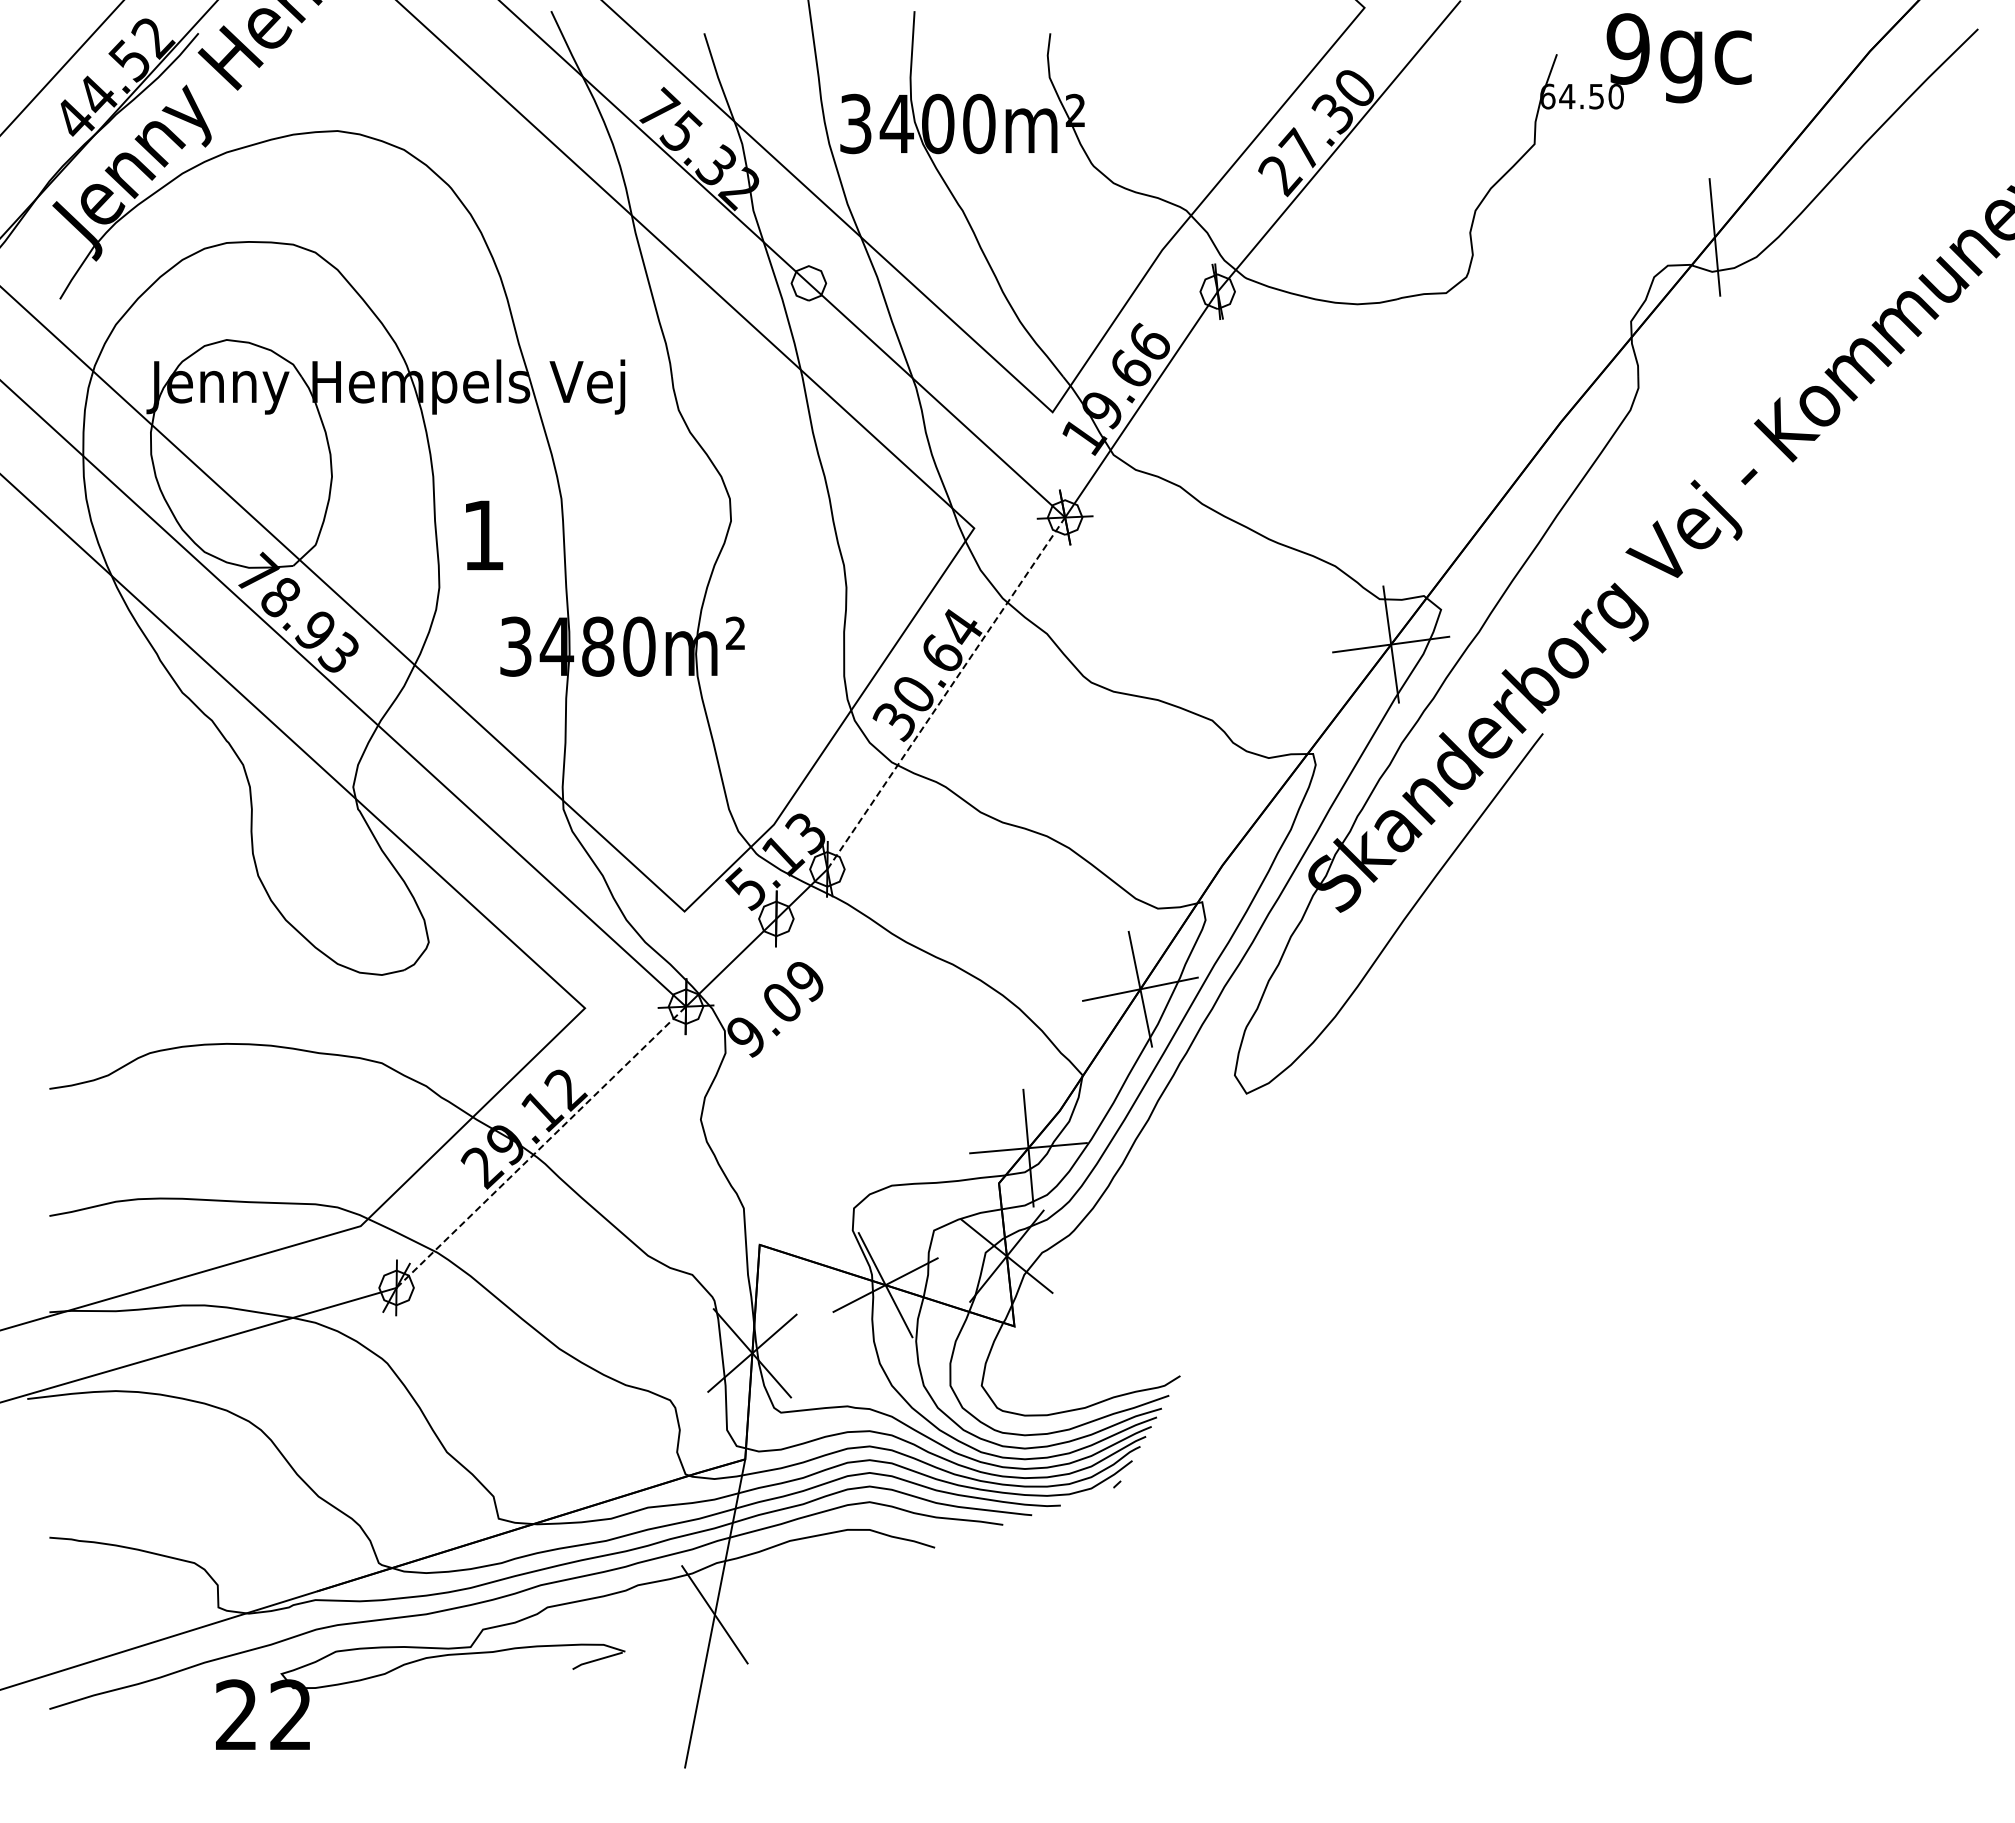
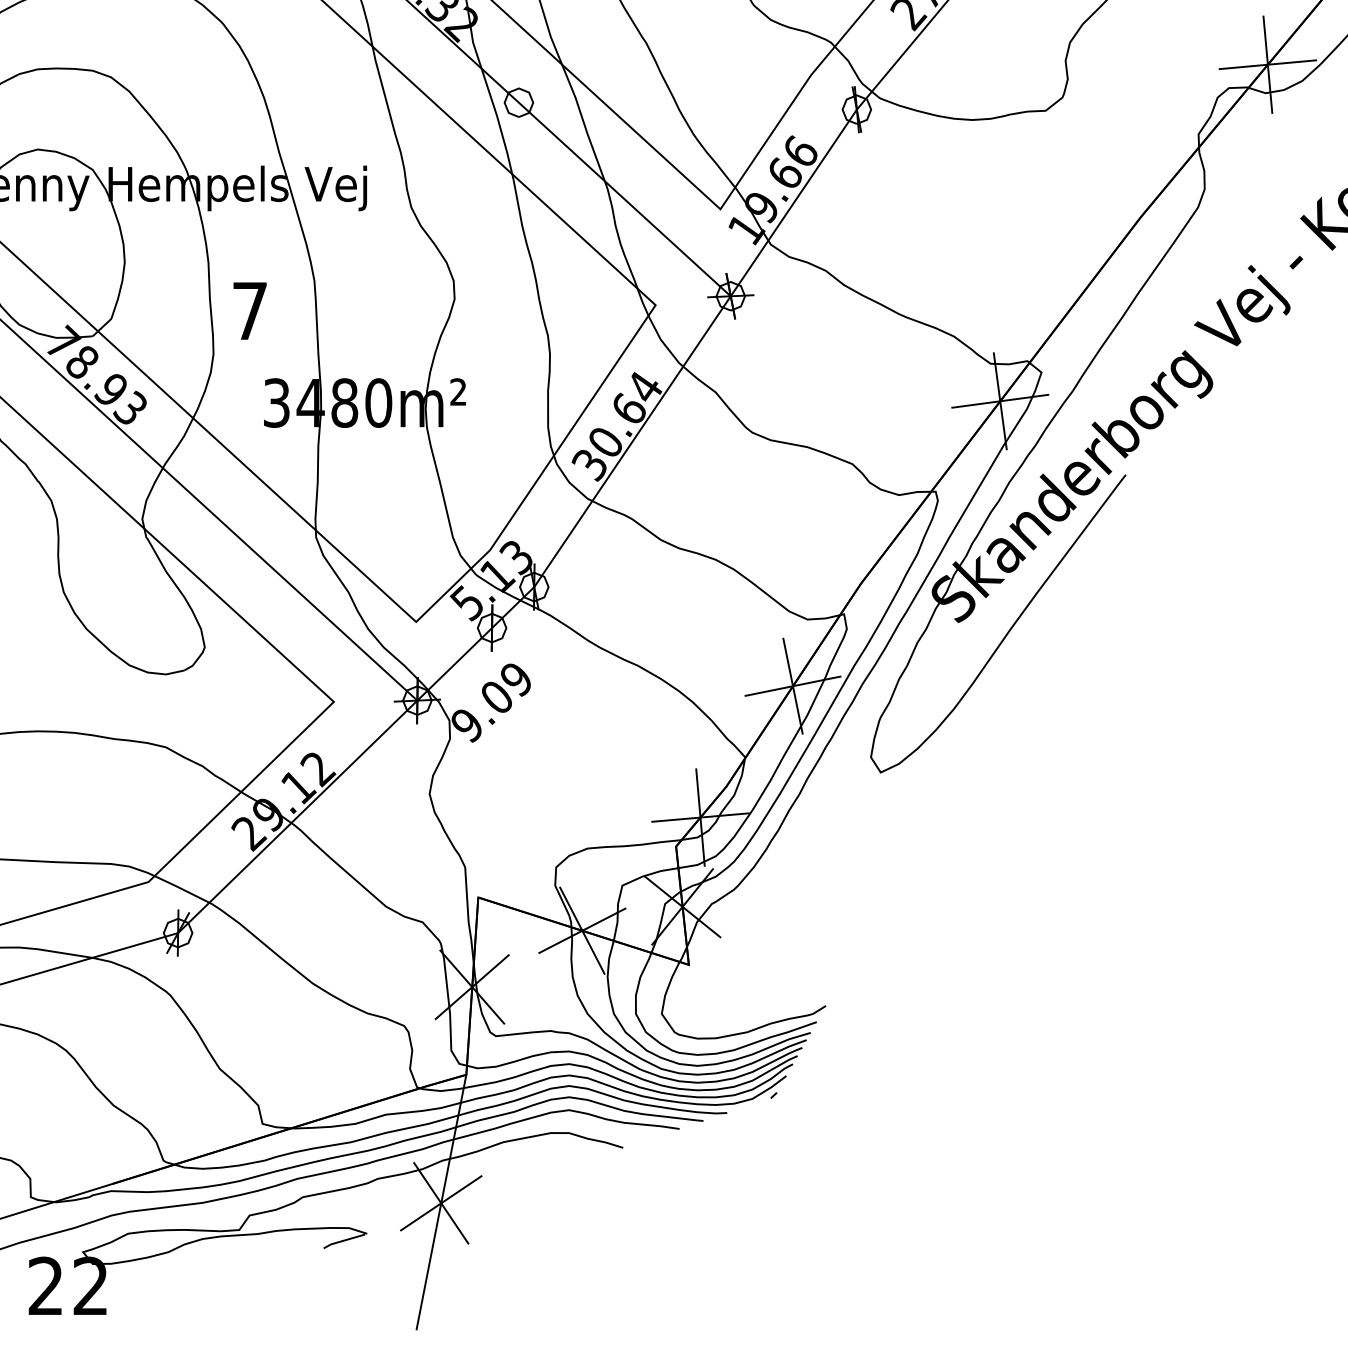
line: (1714, 237) -> (1267, 64), added
text: (483, 535) -> (249, 311), 1 -> 7
line: (946, 693) -> (632, 441), dashed -> solid
line: (541, 1147) -> (297, 817), dashed -> solid
line: (714, 1614) -> (440, 1203), added

